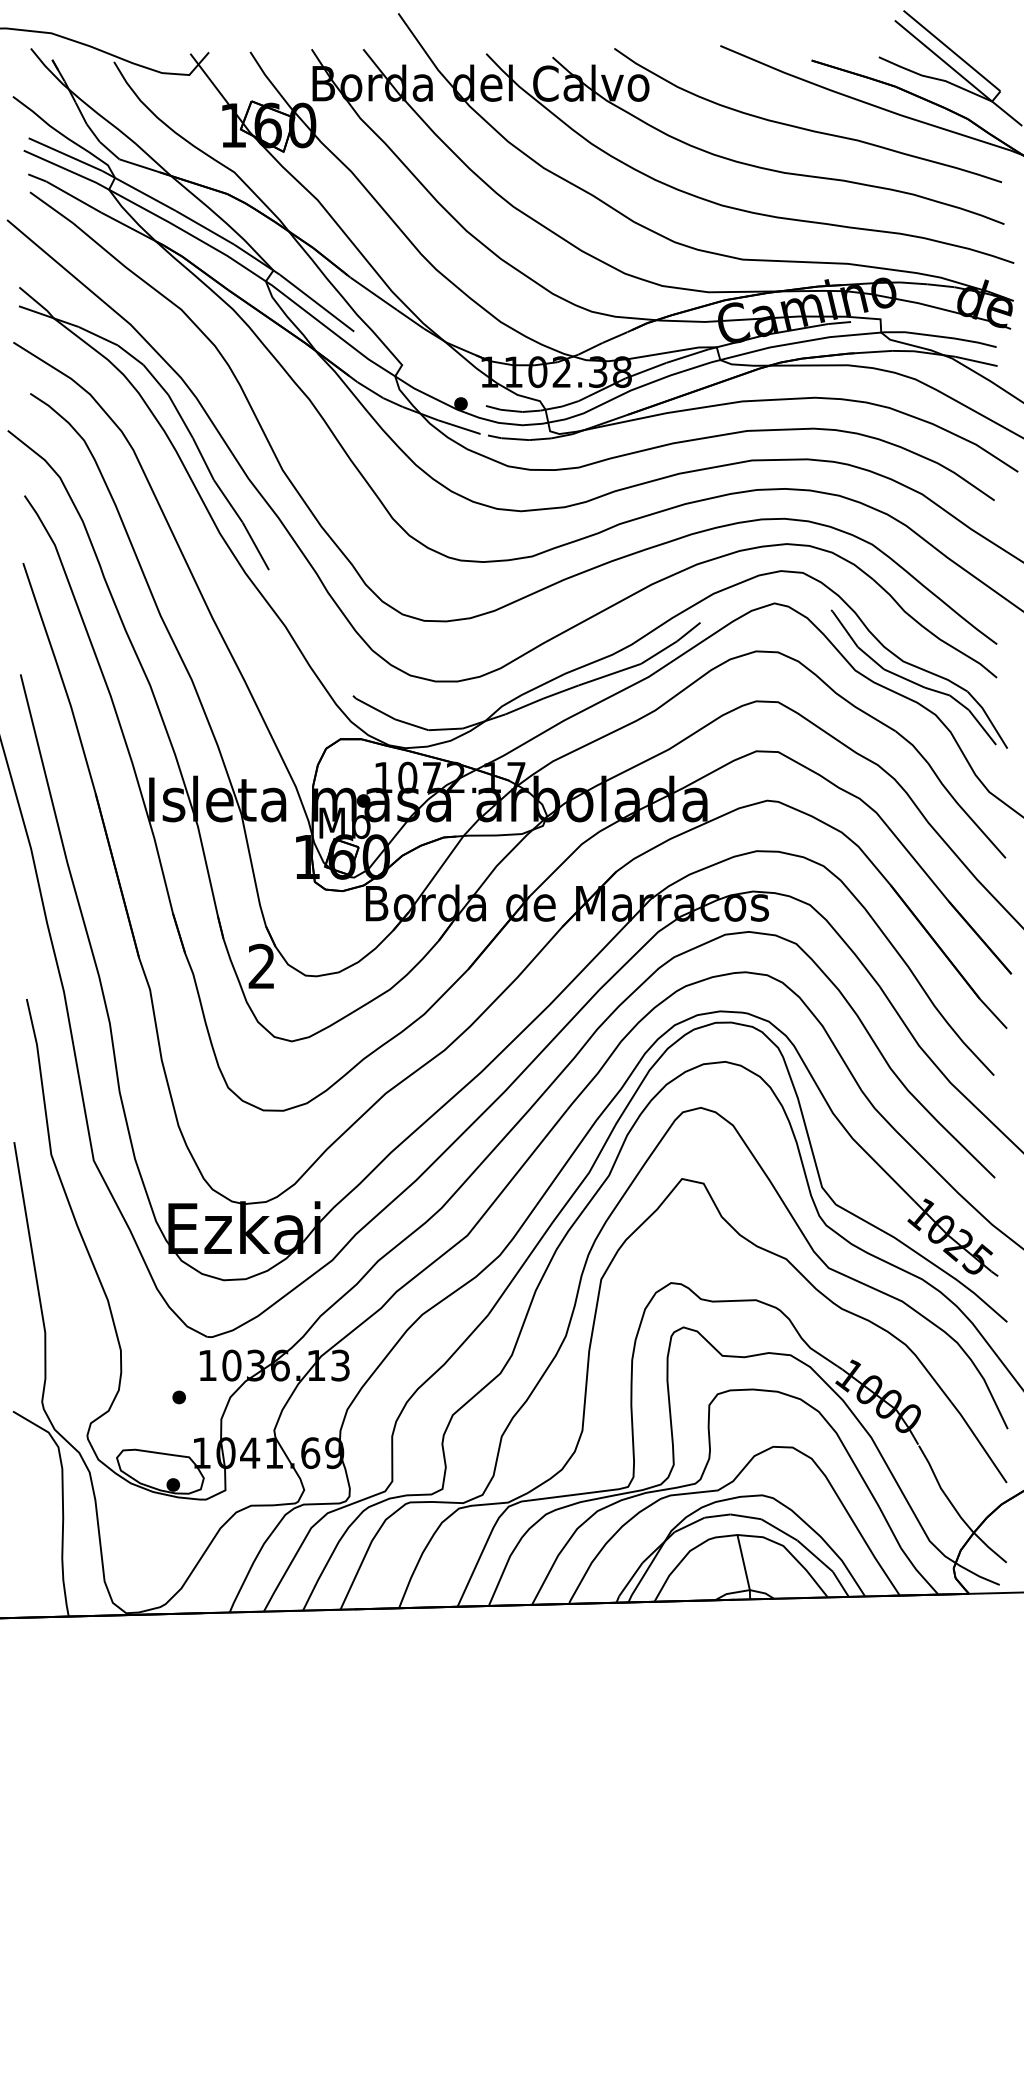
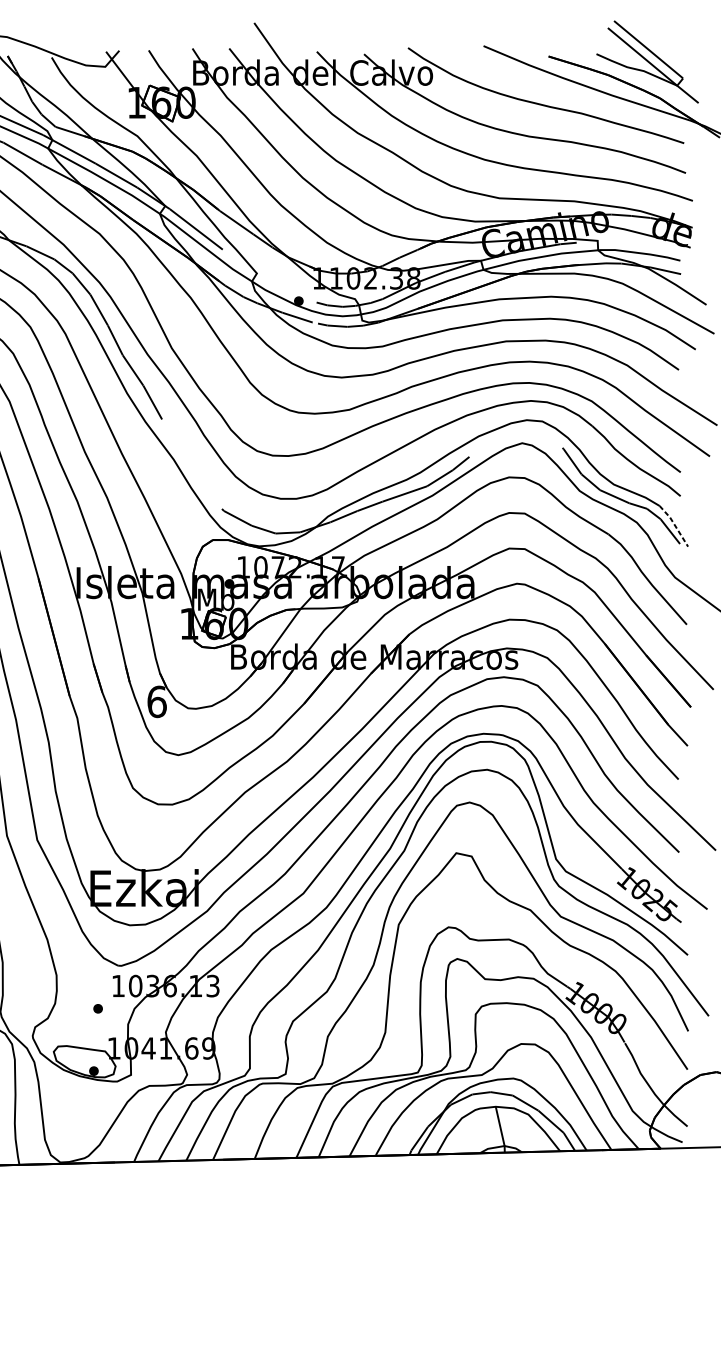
line: (988, 718) -> (674, 525), solid -> dashed
text: (261, 966) -> (156, 701), 2 -> 6

